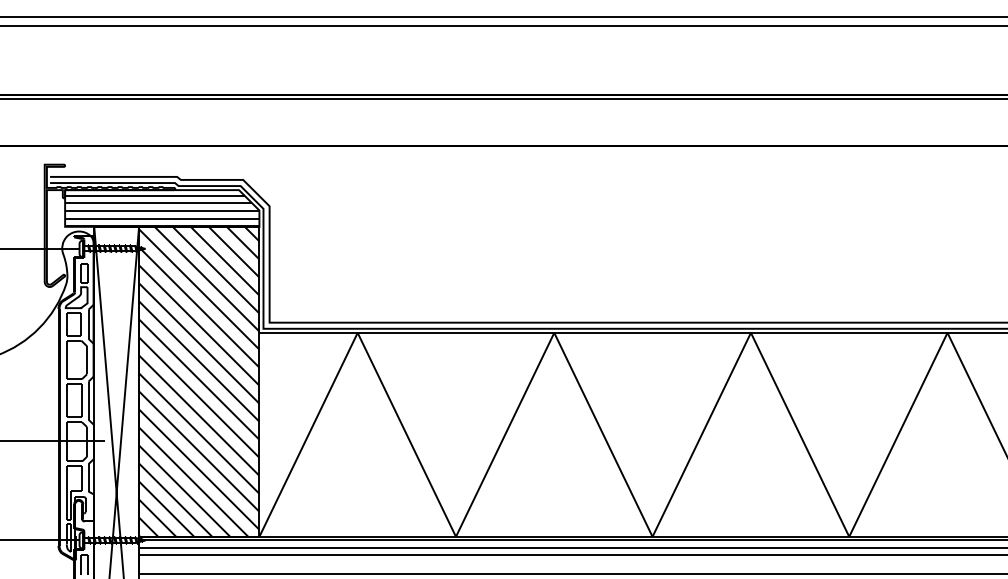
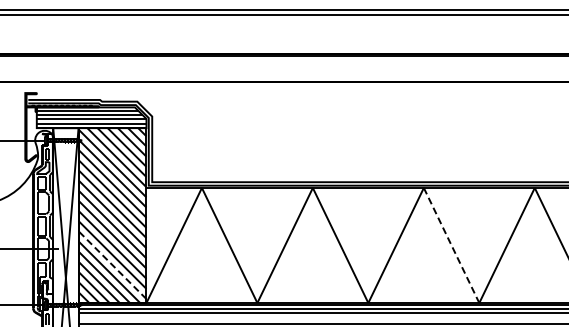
line: (799, 434) -> (451, 245), solid -> dashed
line: (199, 468) -> (112, 264), solid -> dashed

